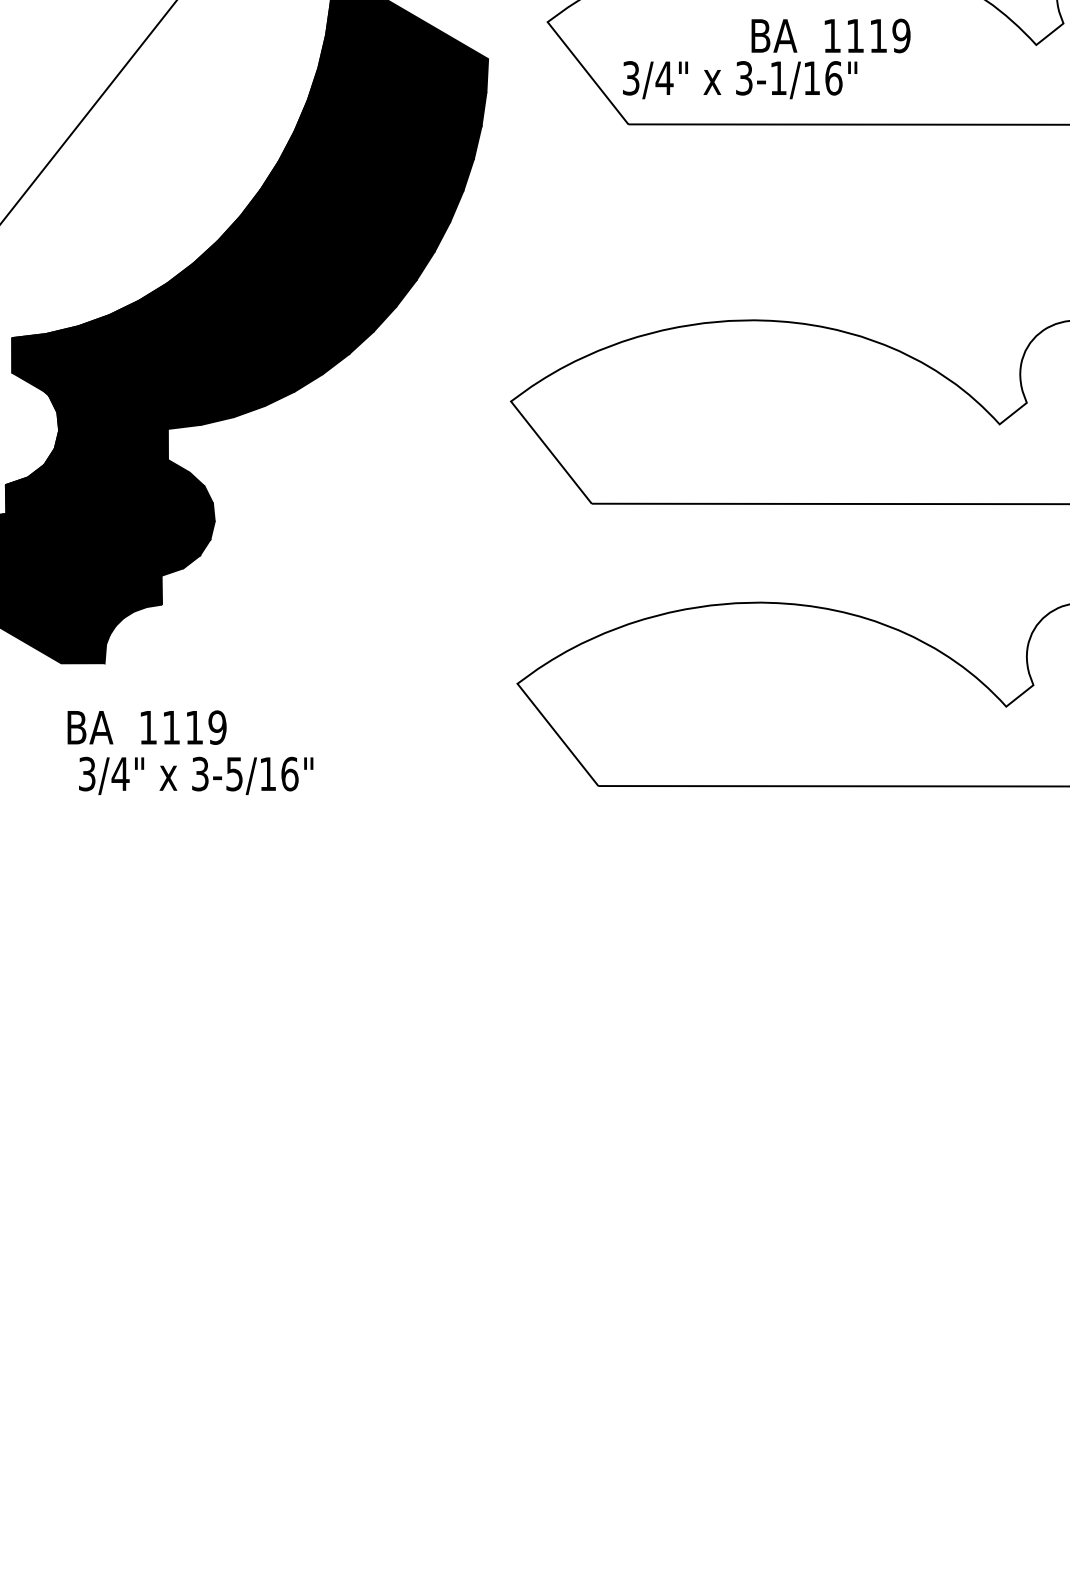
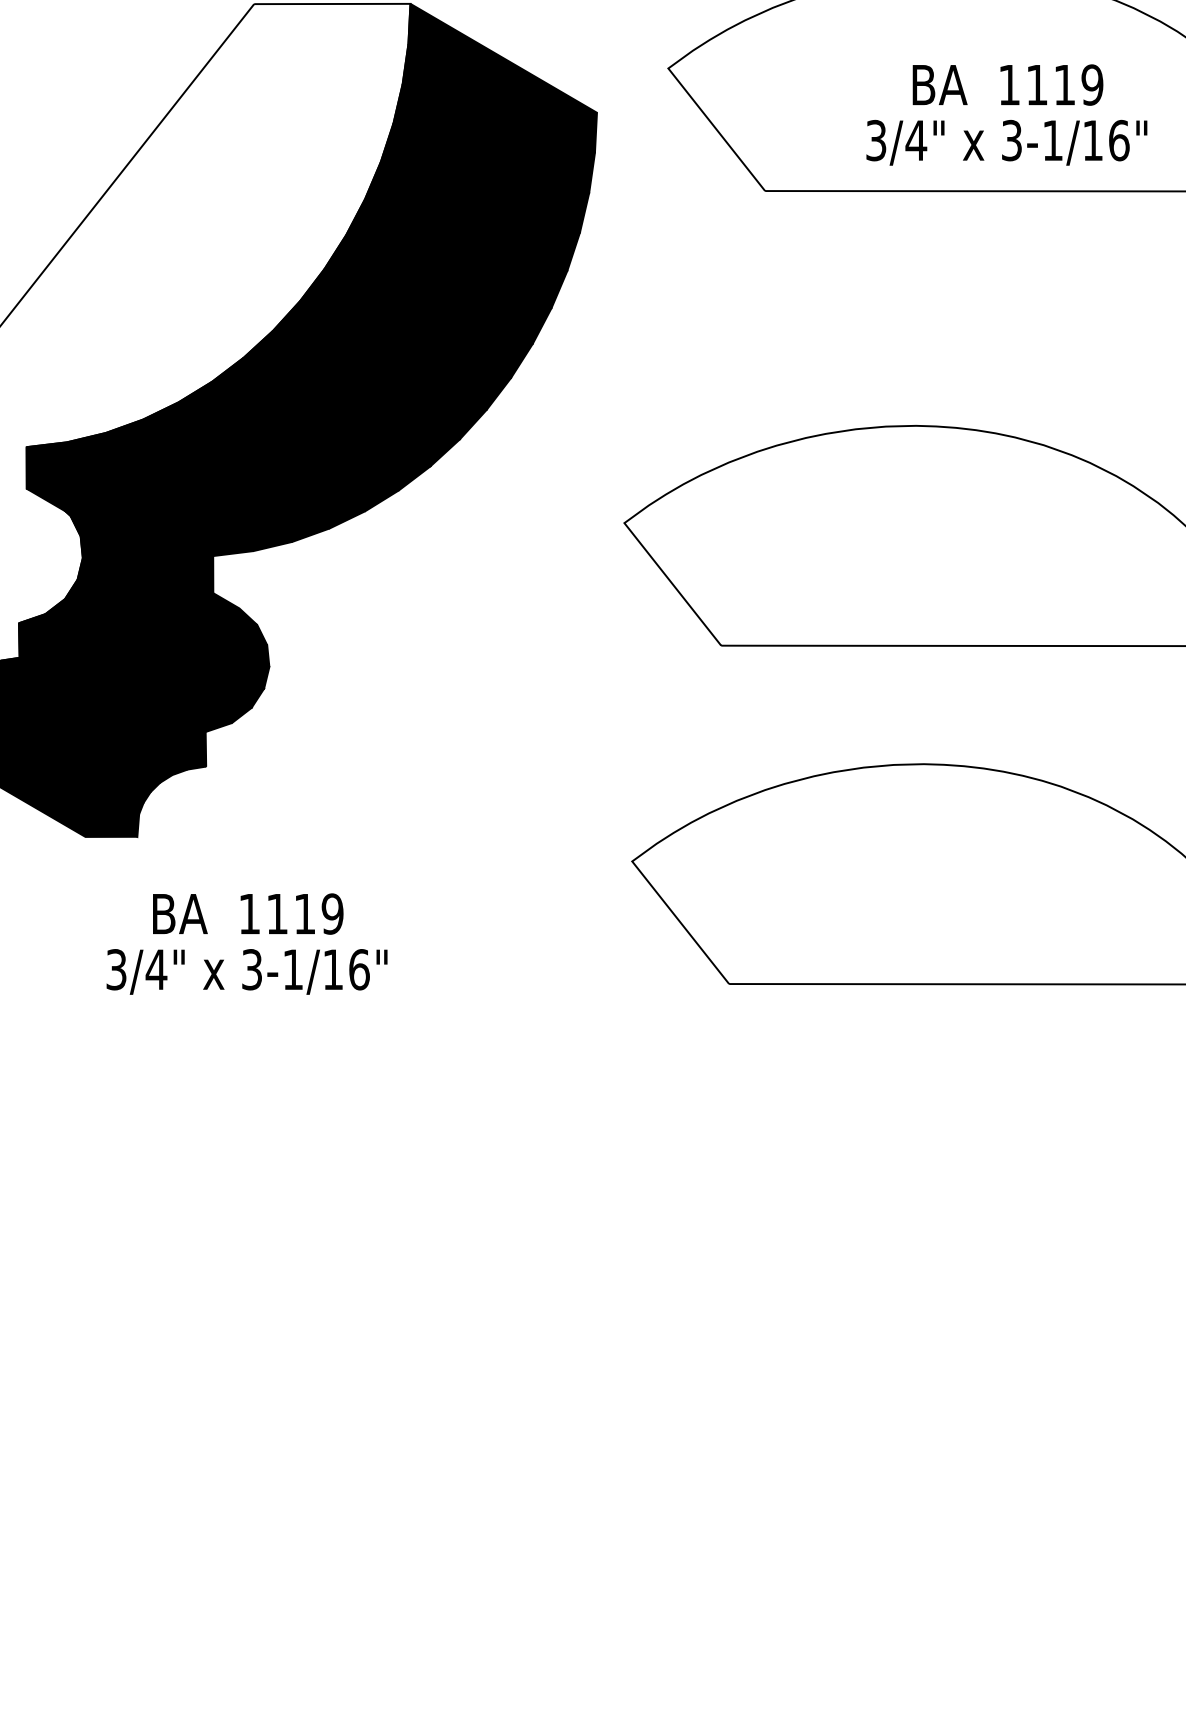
text: (740, 80) -> (1007, 143), moved
text: (146, 727) -> (247, 913), moved
text: (234, 774) -> (293, 970), 3-5/16" -> 3-1/16"

